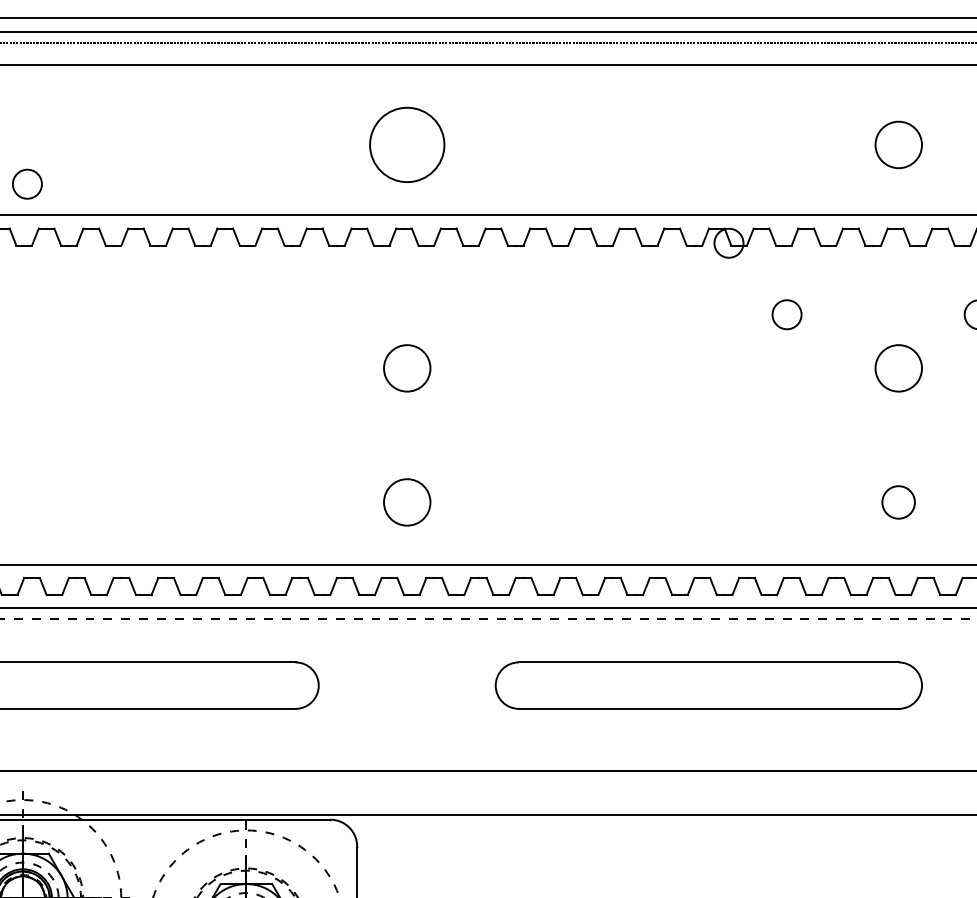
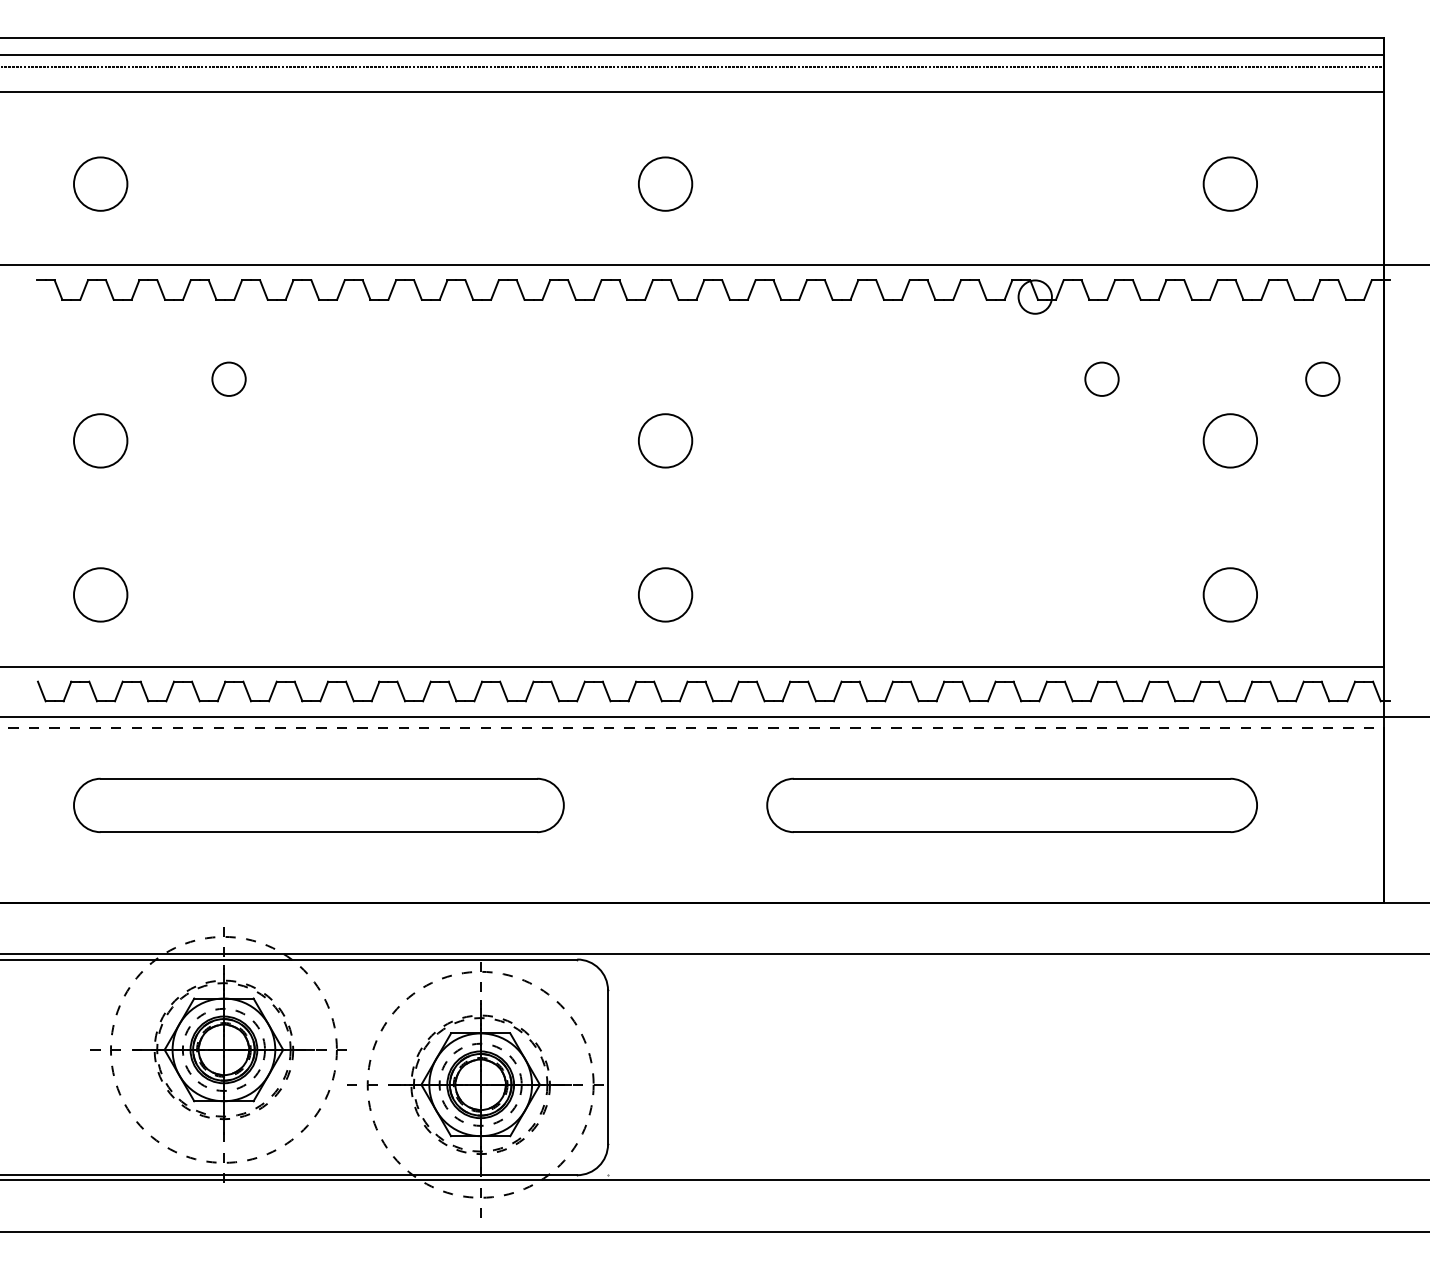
circle: (407, 144) -> (665, 183), size x0.62
circle: (26, 183) -> (228, 378), moved
circle: (897, 502) -> (1229, 594), size x1.43

